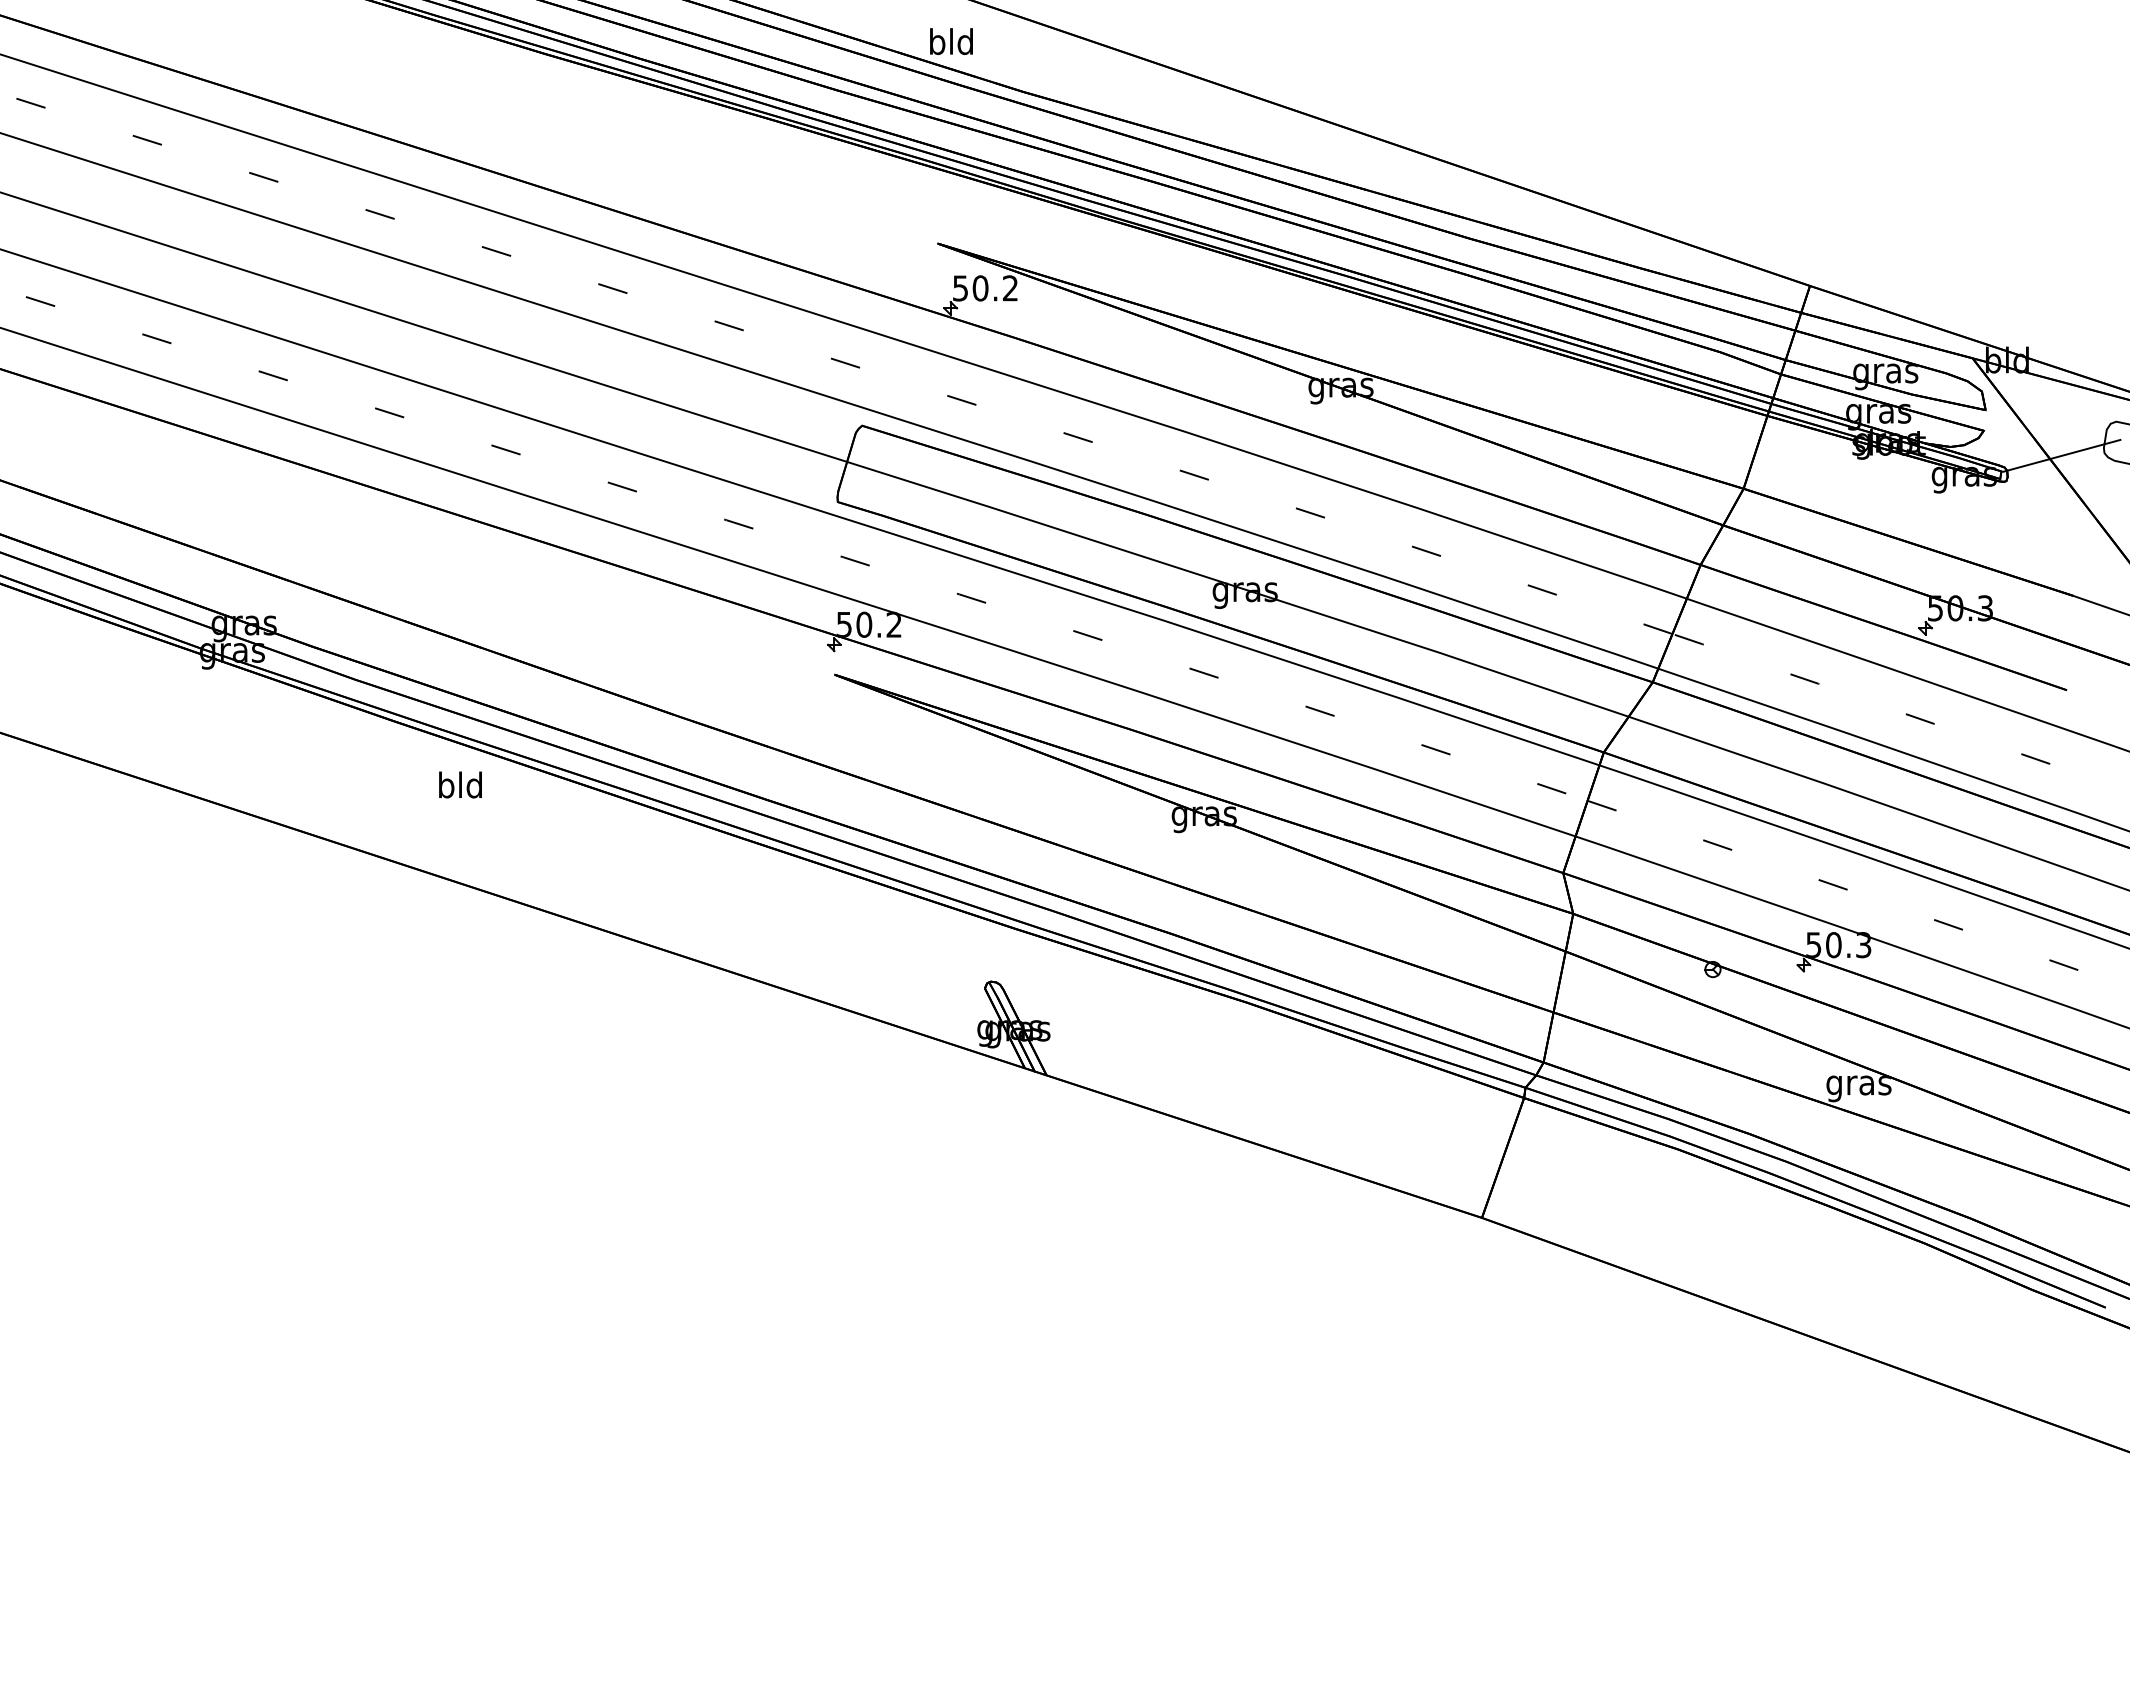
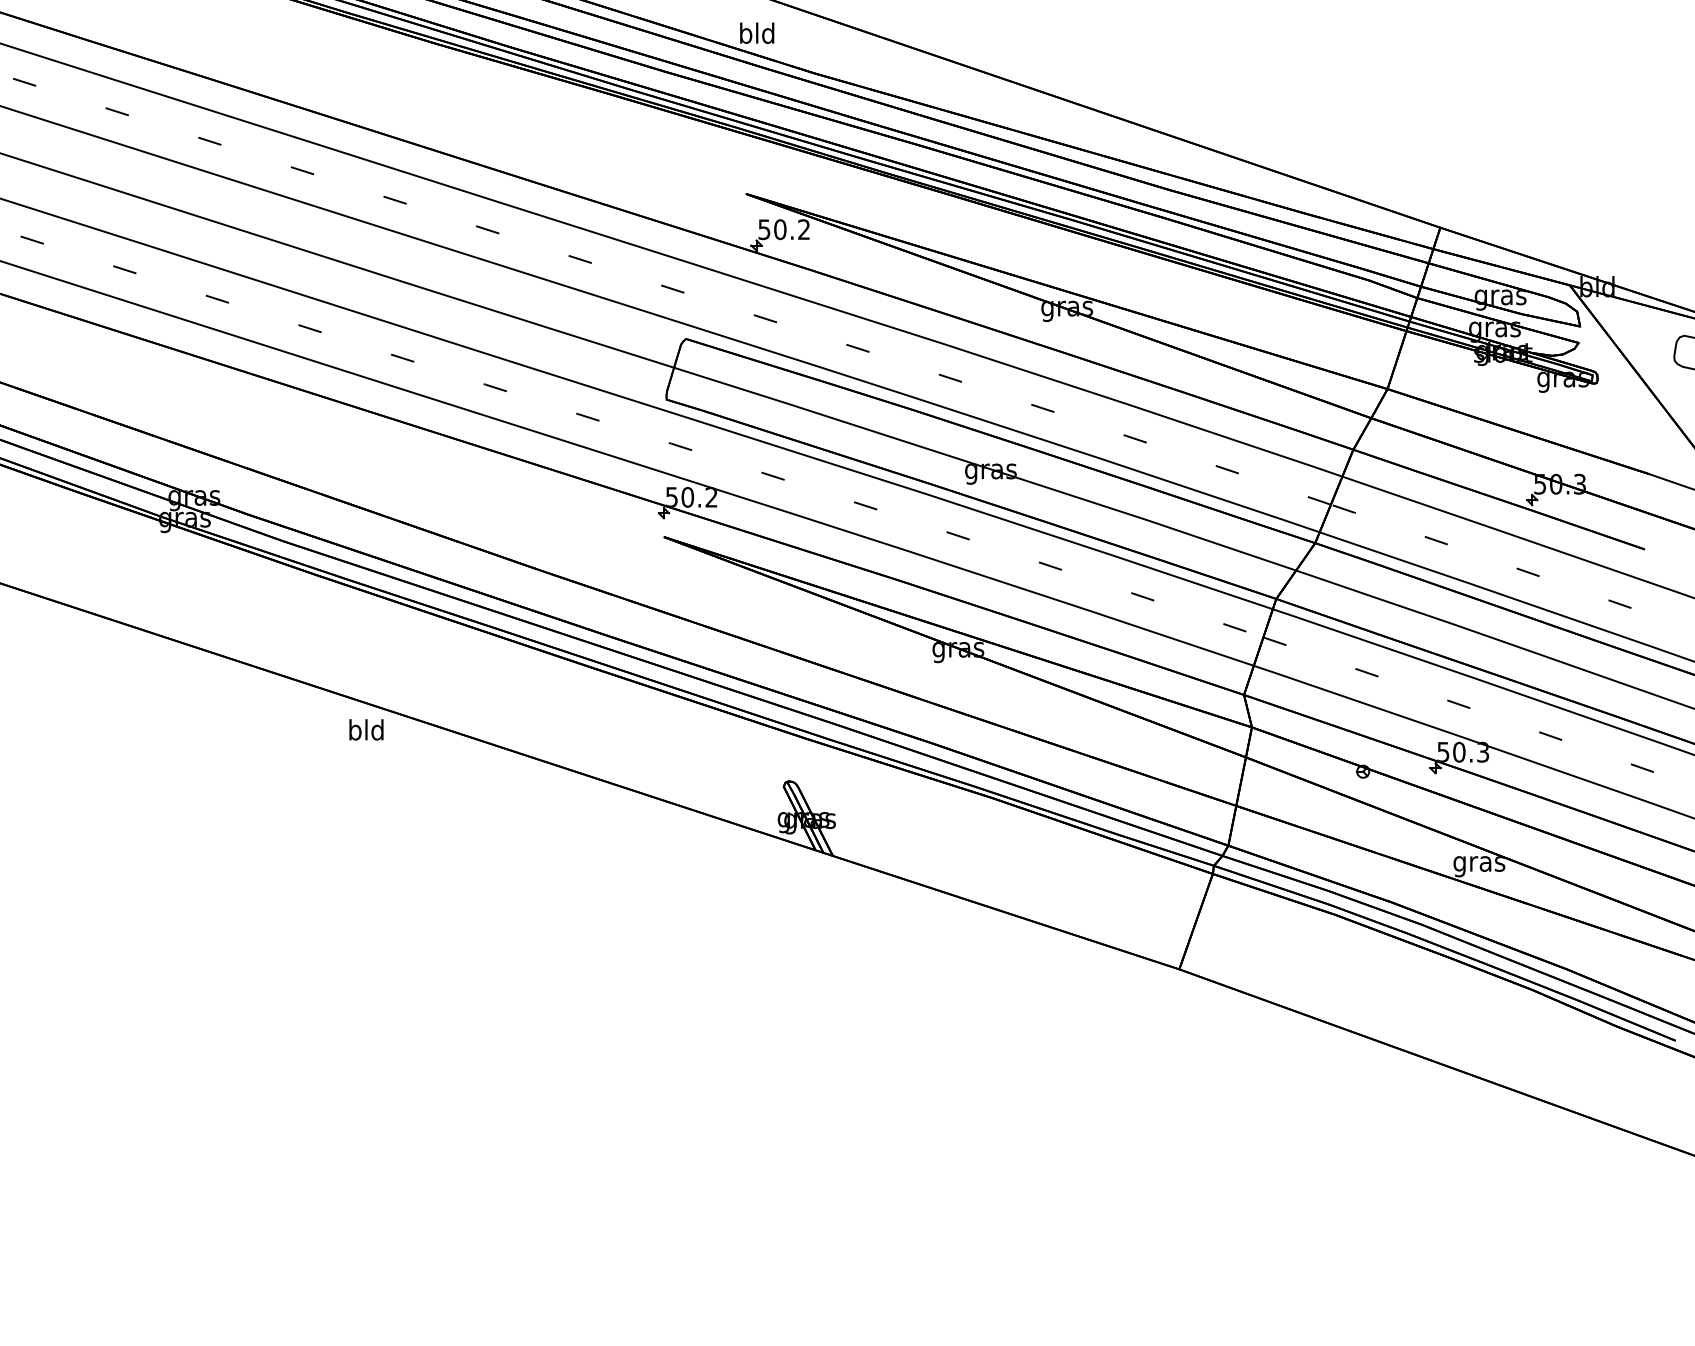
line: (2061, 455) -> (1640, 362), removed
text: (460, 784) -> (366, 729), moved

